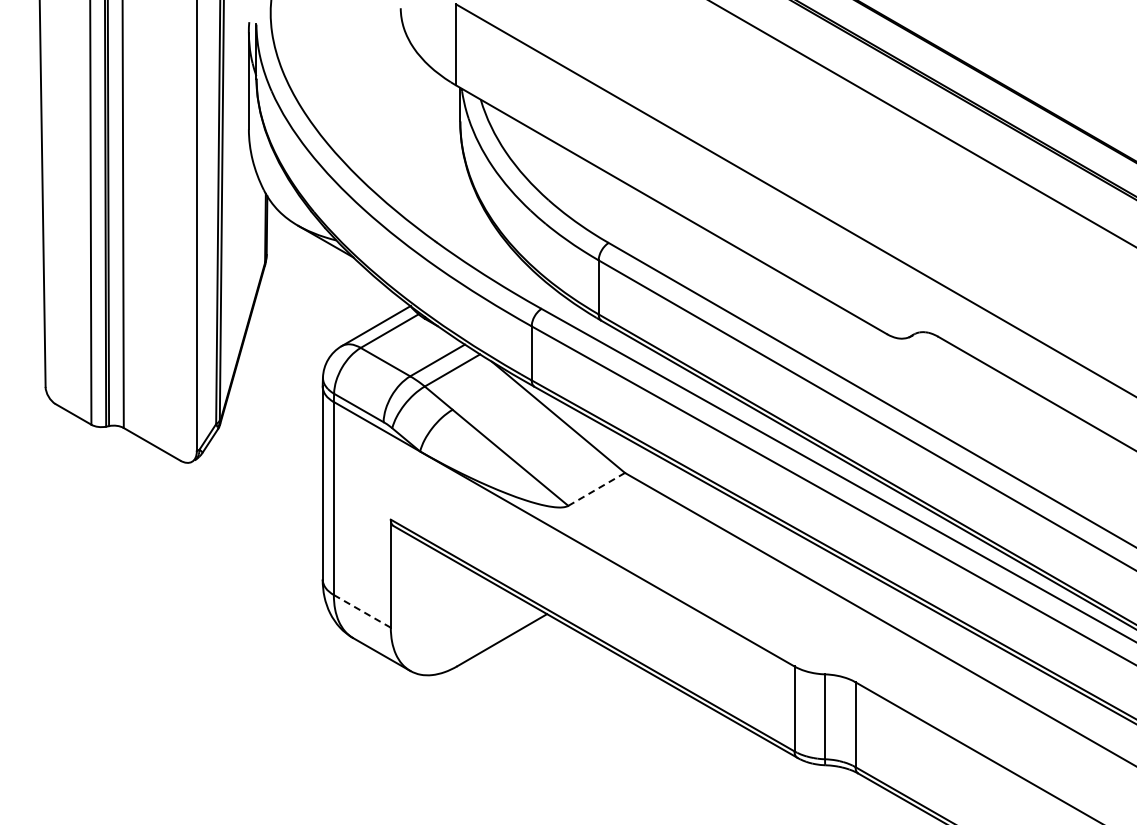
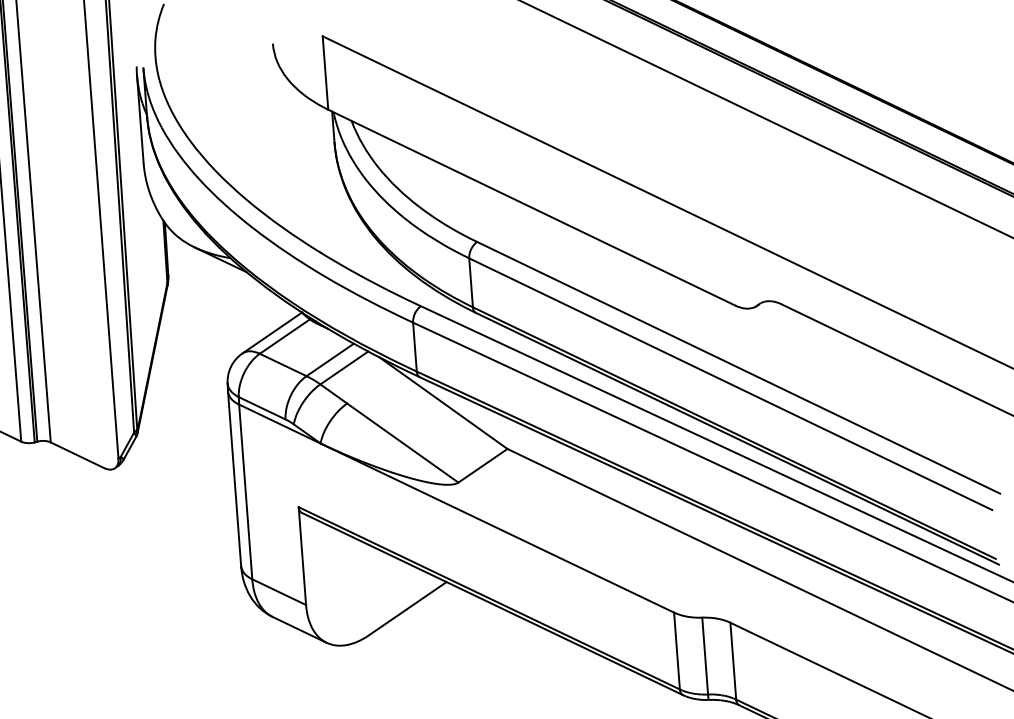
line: (596, 489) -> (482, 465), dashed -> solid
line: (362, 611) -> (279, 592), dashed -> solid

